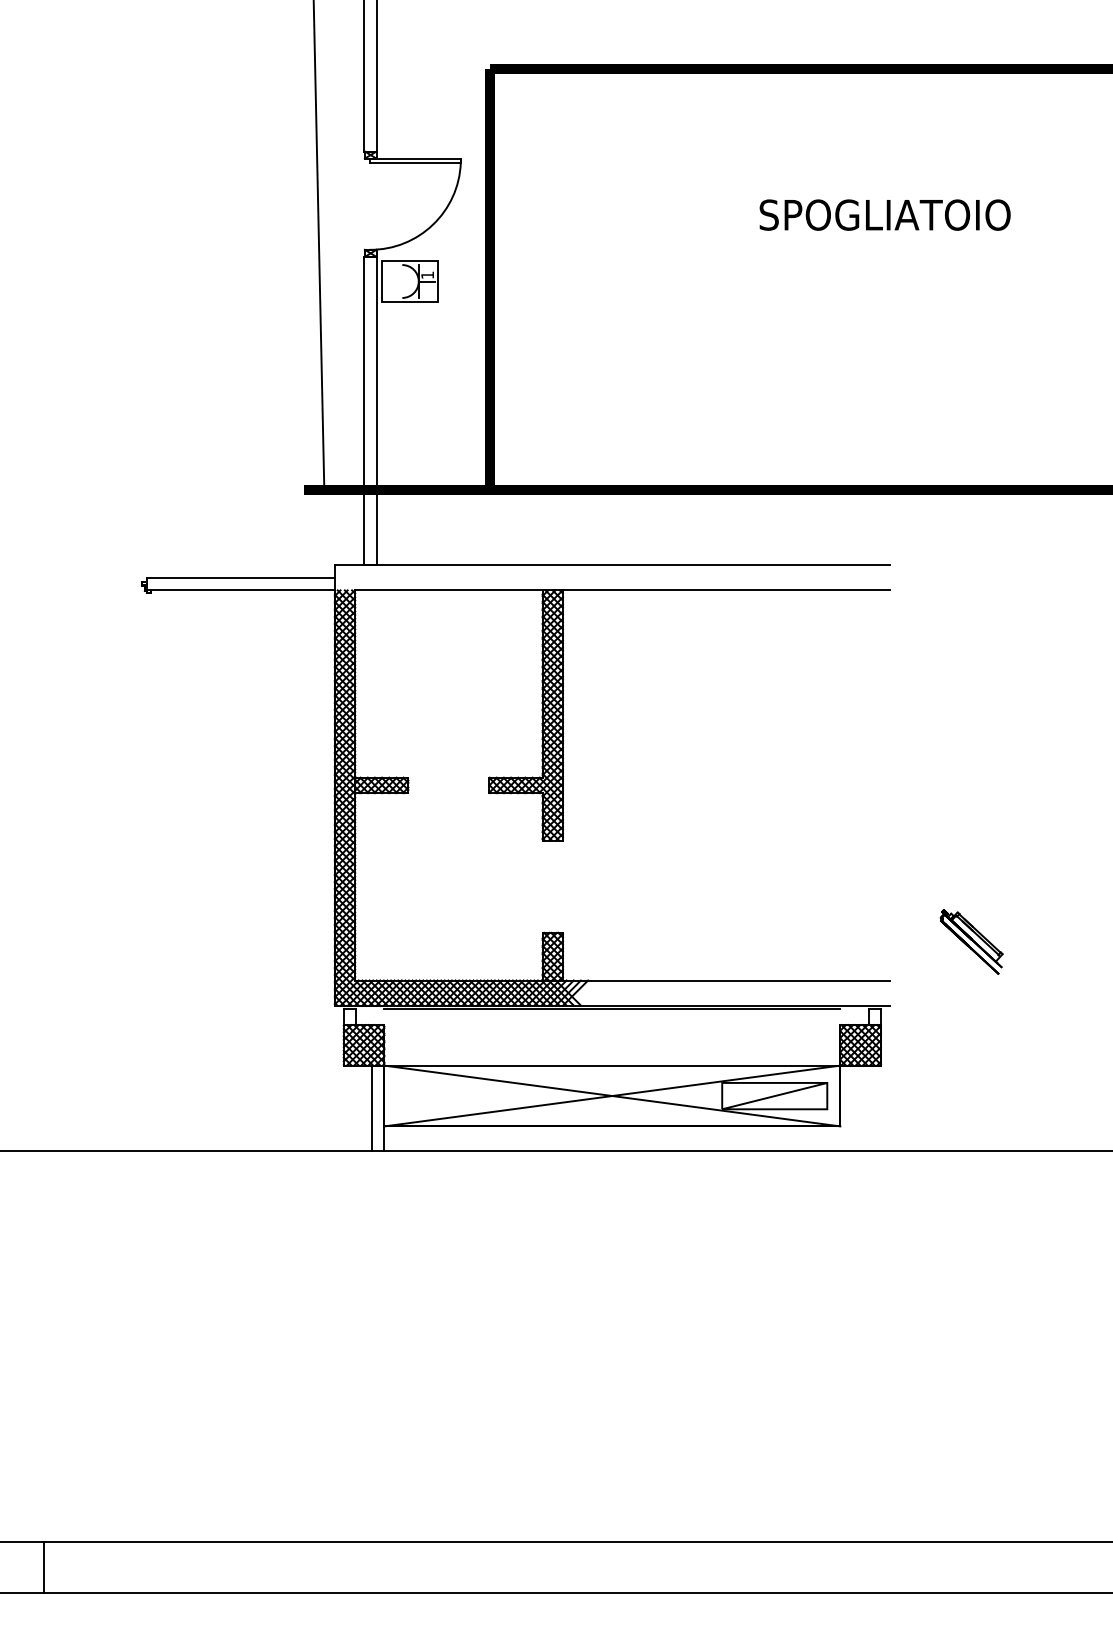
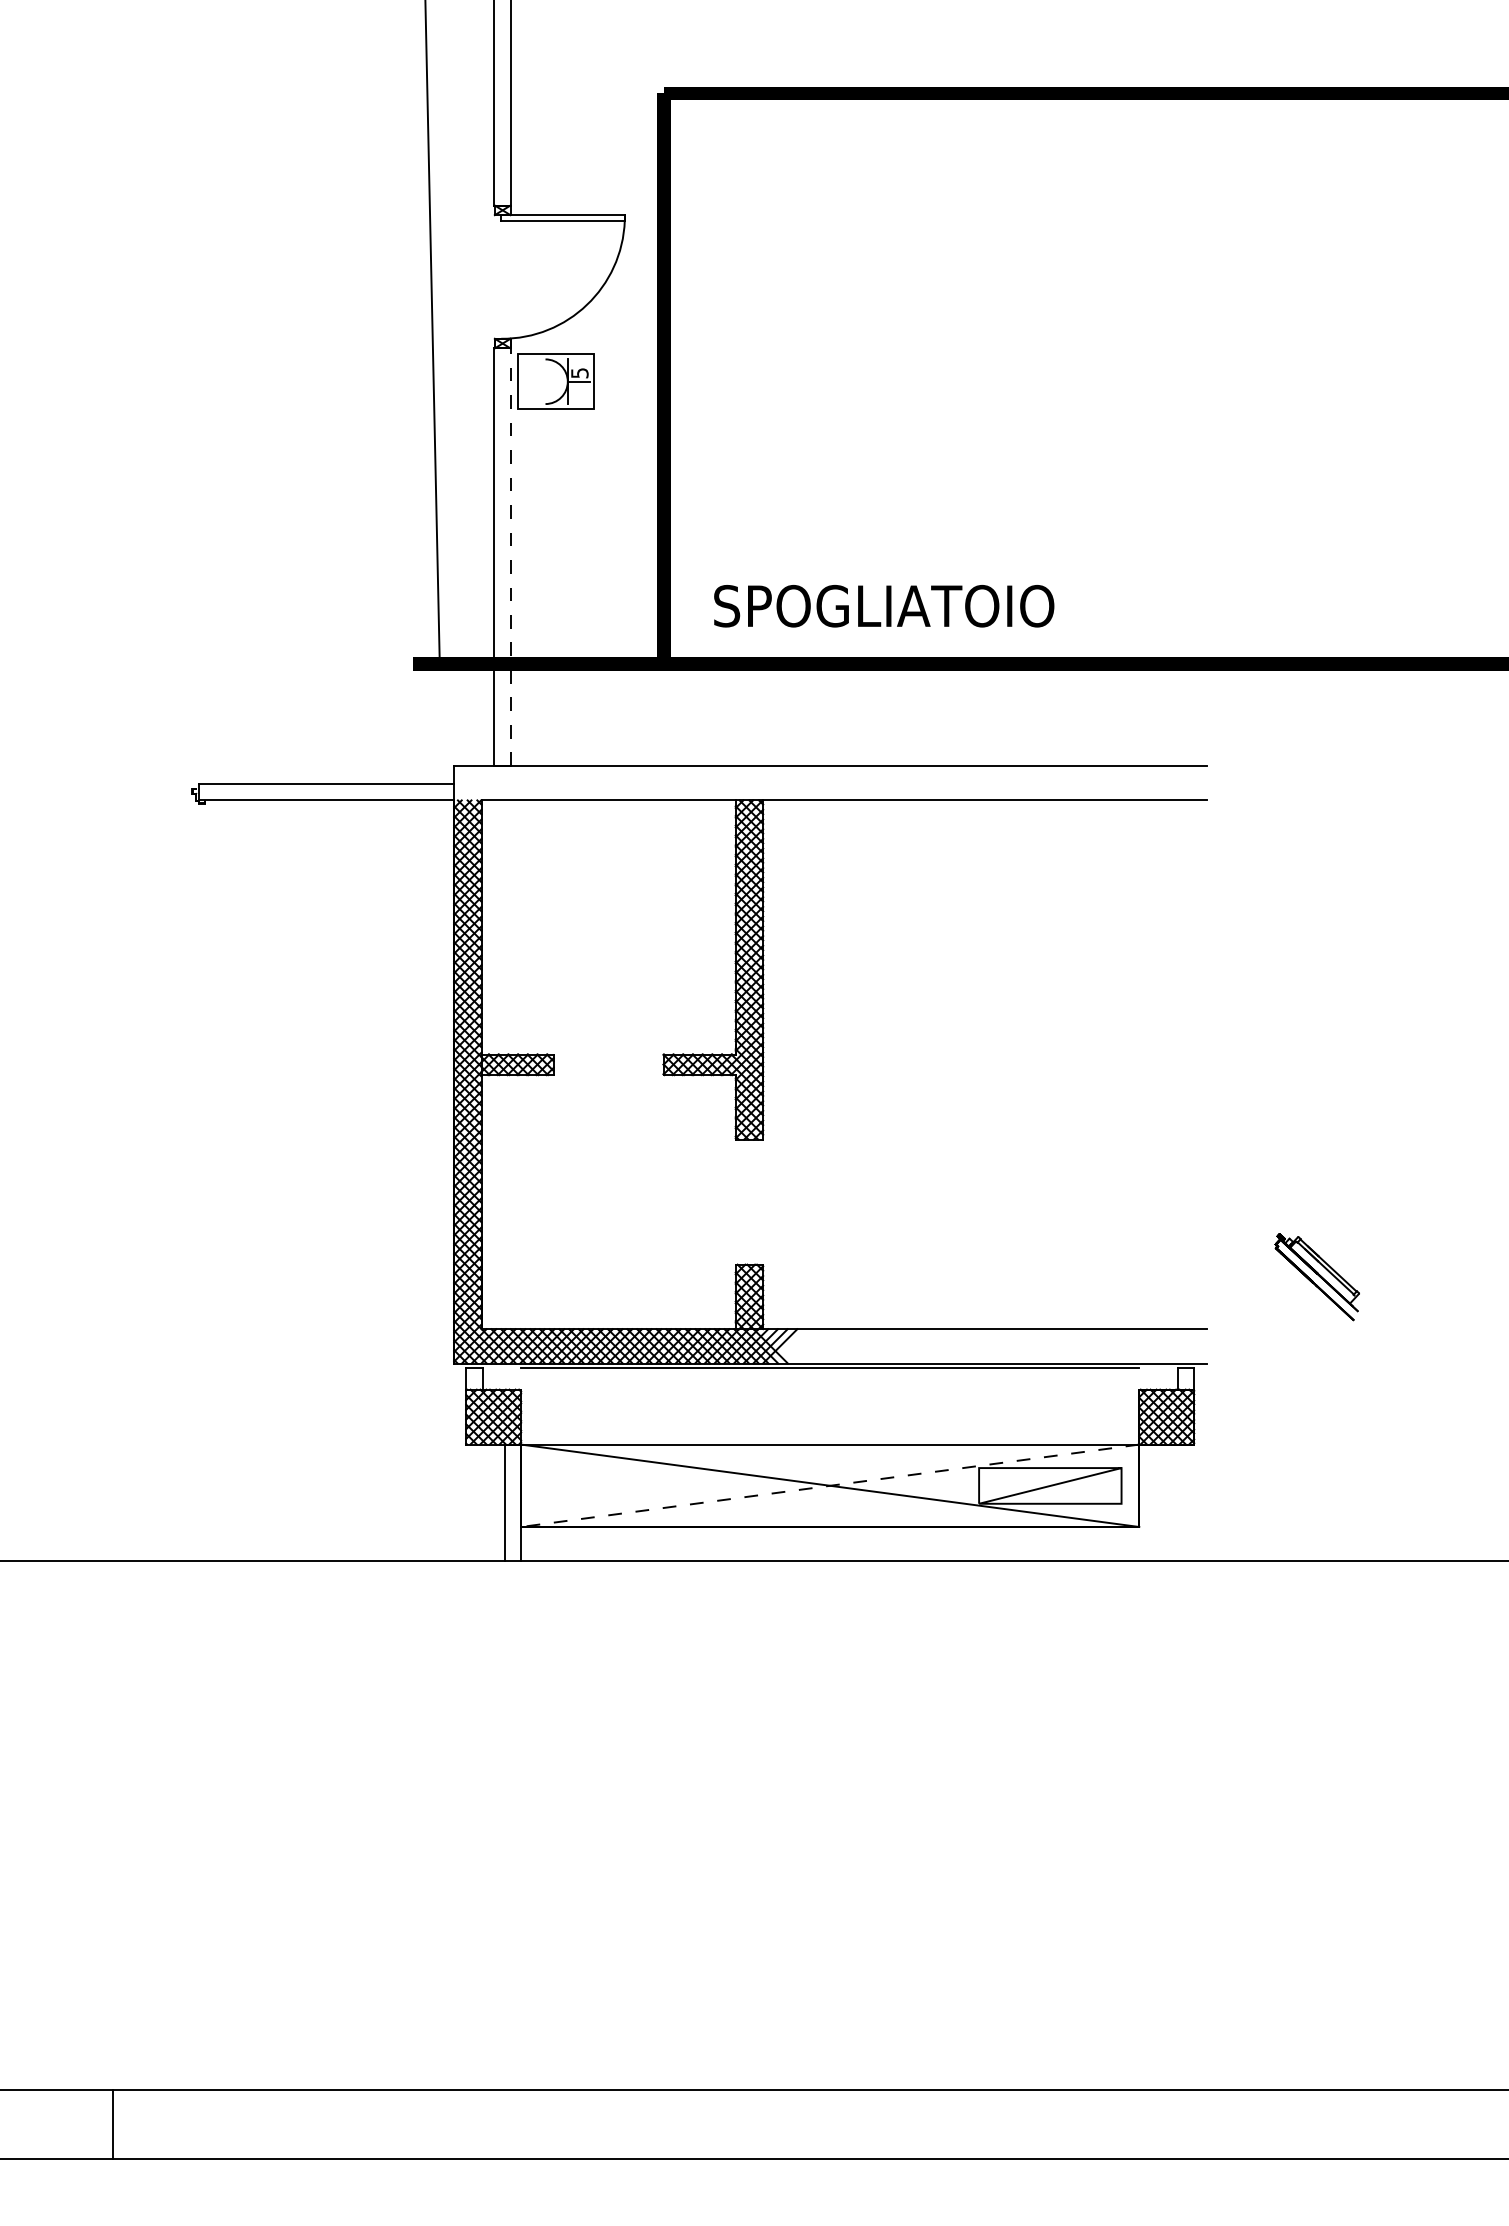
text: (884, 214) -> (883, 605), moved
text: (427, 274) -> (579, 372), 1 -> 5
line: (376, 410) -> (510, 556), solid -> dashed
line: (611, 1096) -> (829, 1486), solid -> dashed
line: (44, 1567) -> (113, 2124), moved

